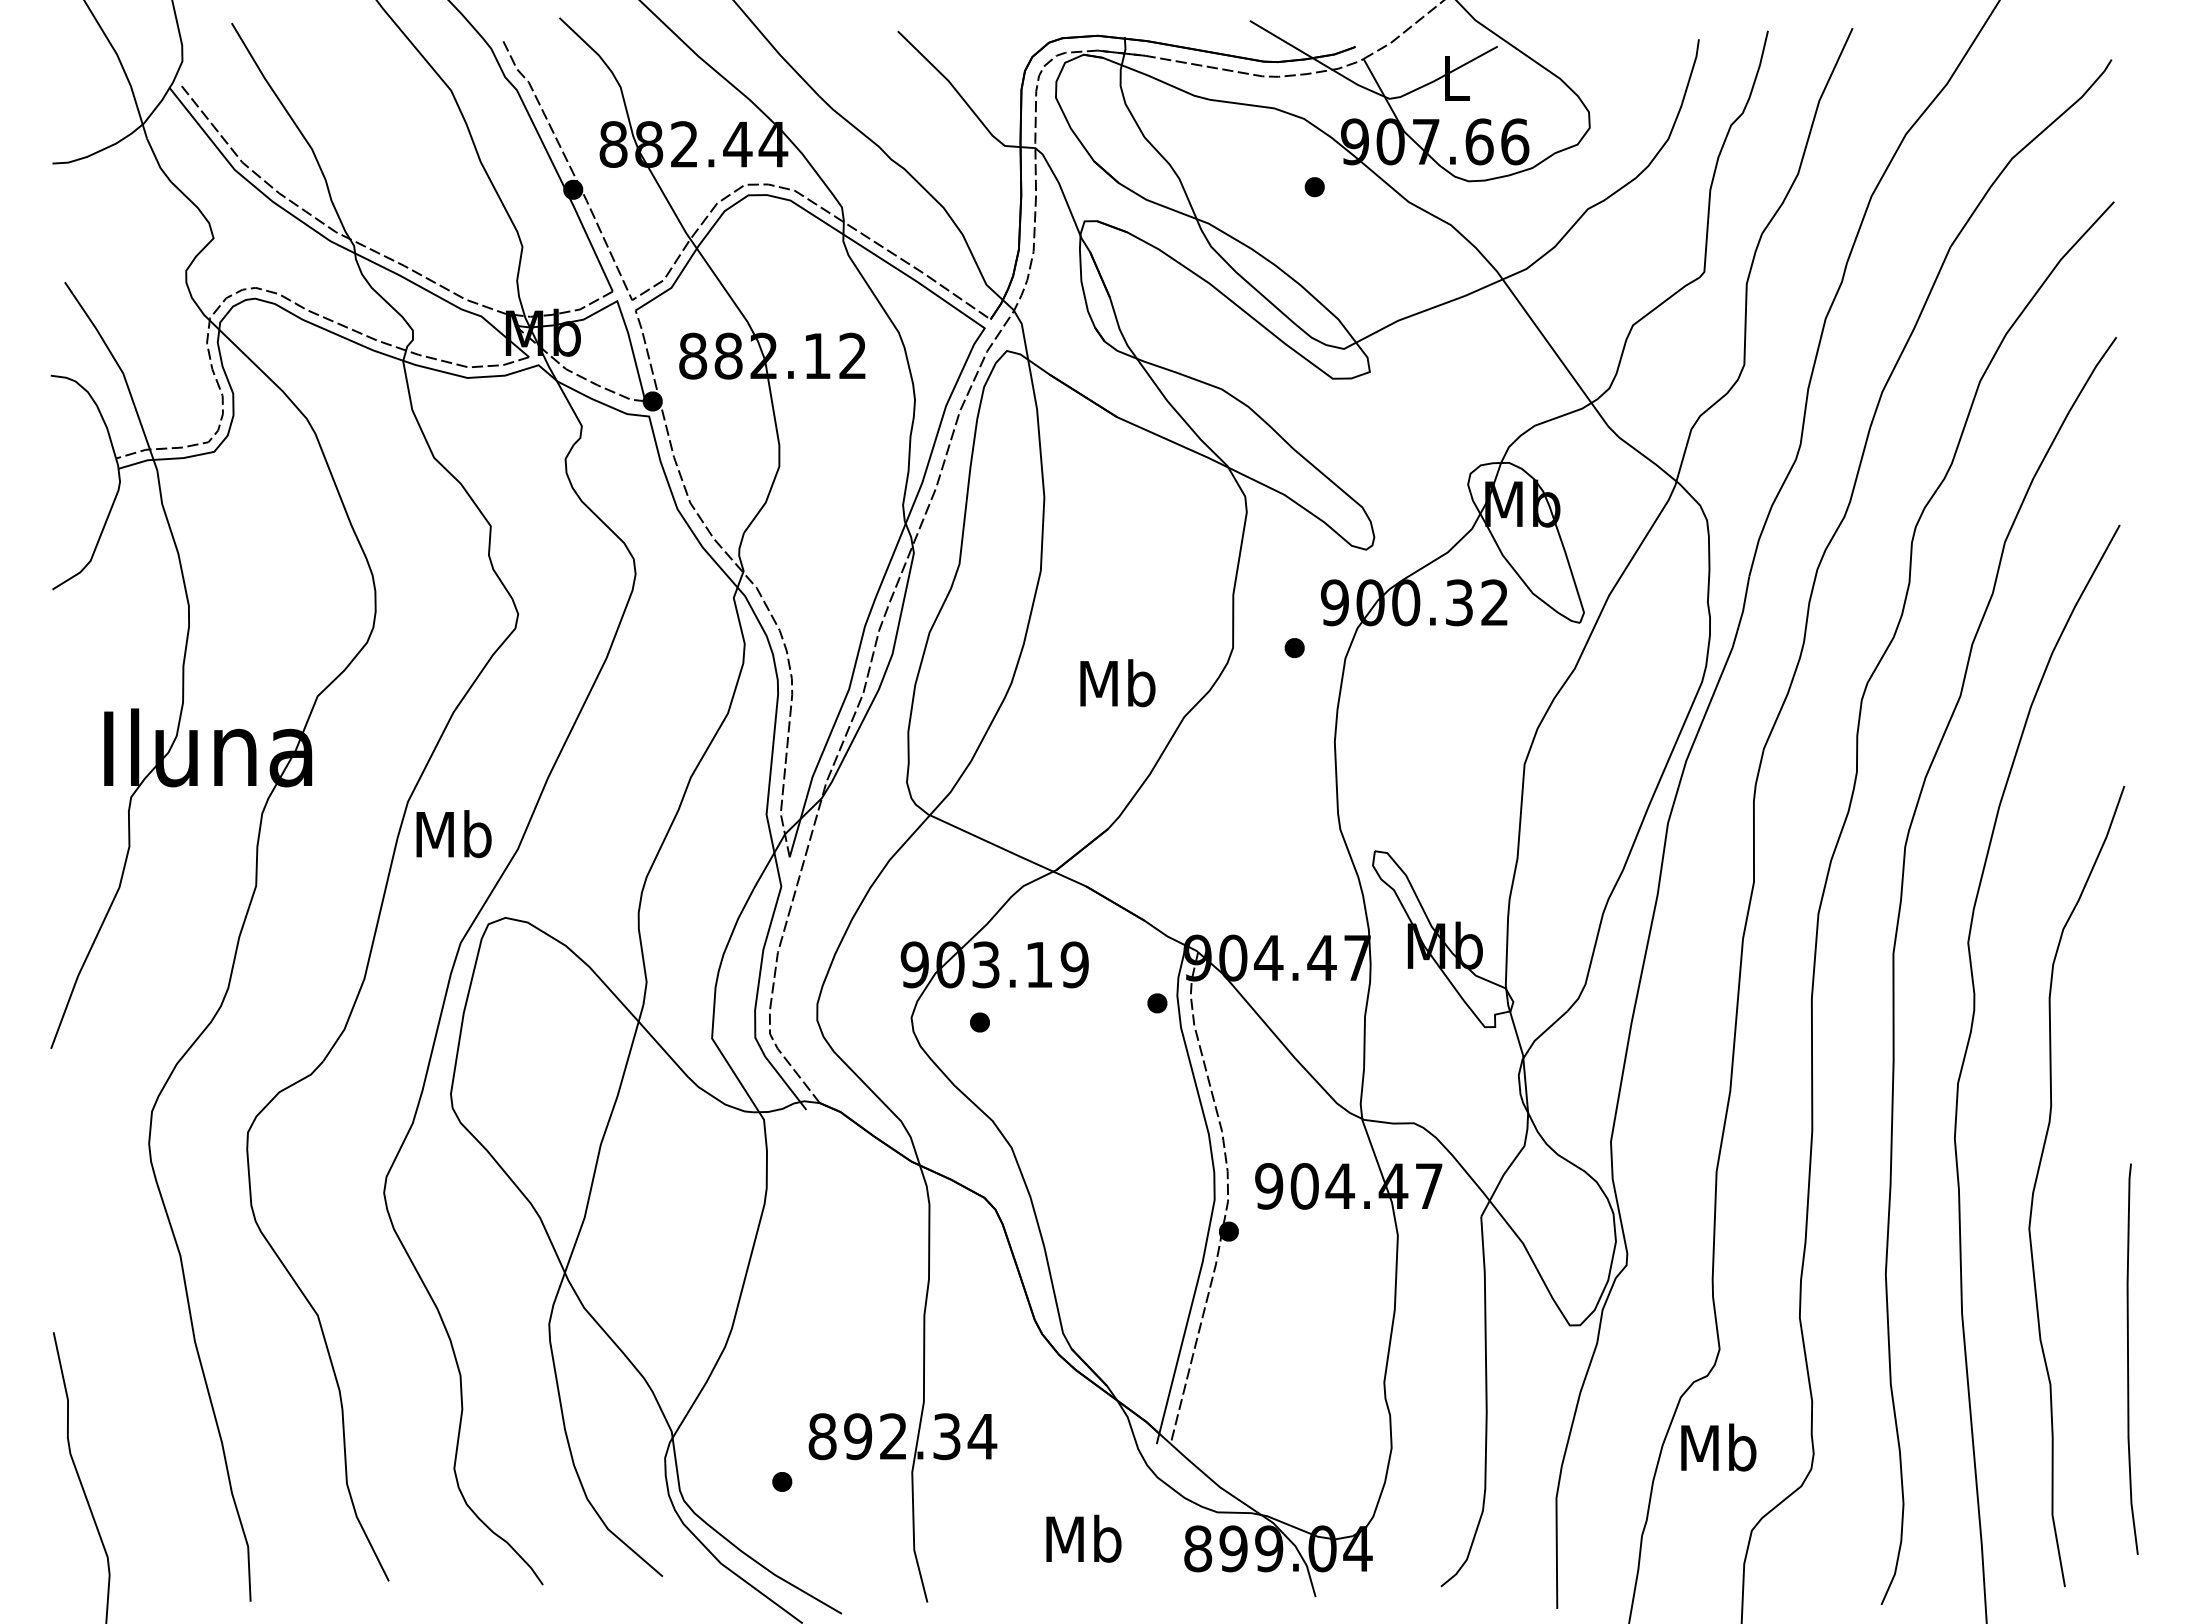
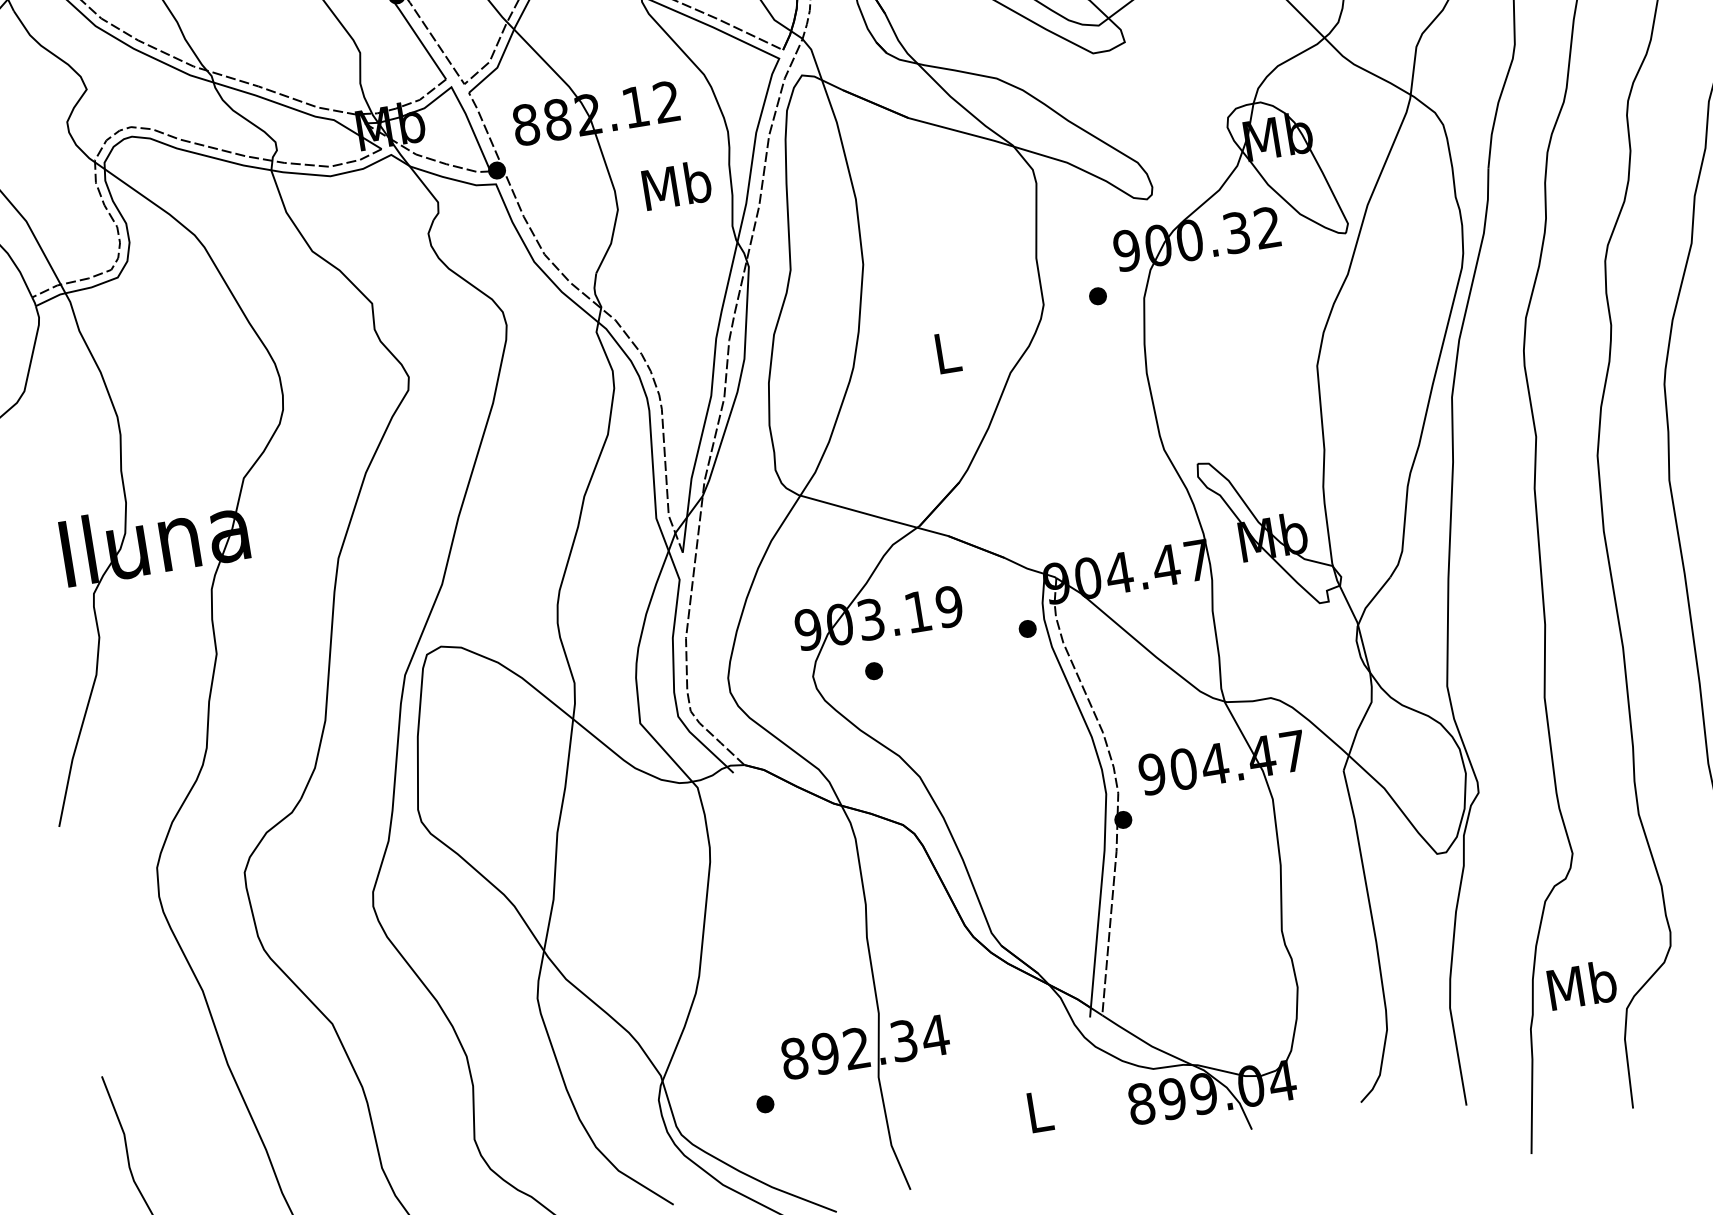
text: (1117, 683) -> (946, 352), Mb -> L
text: (453, 834) -> (676, 185), moved
text: (1718, 1447) -> (1582, 985), moved
text: (1083, 1538) -> (1038, 1111), Mb -> L

